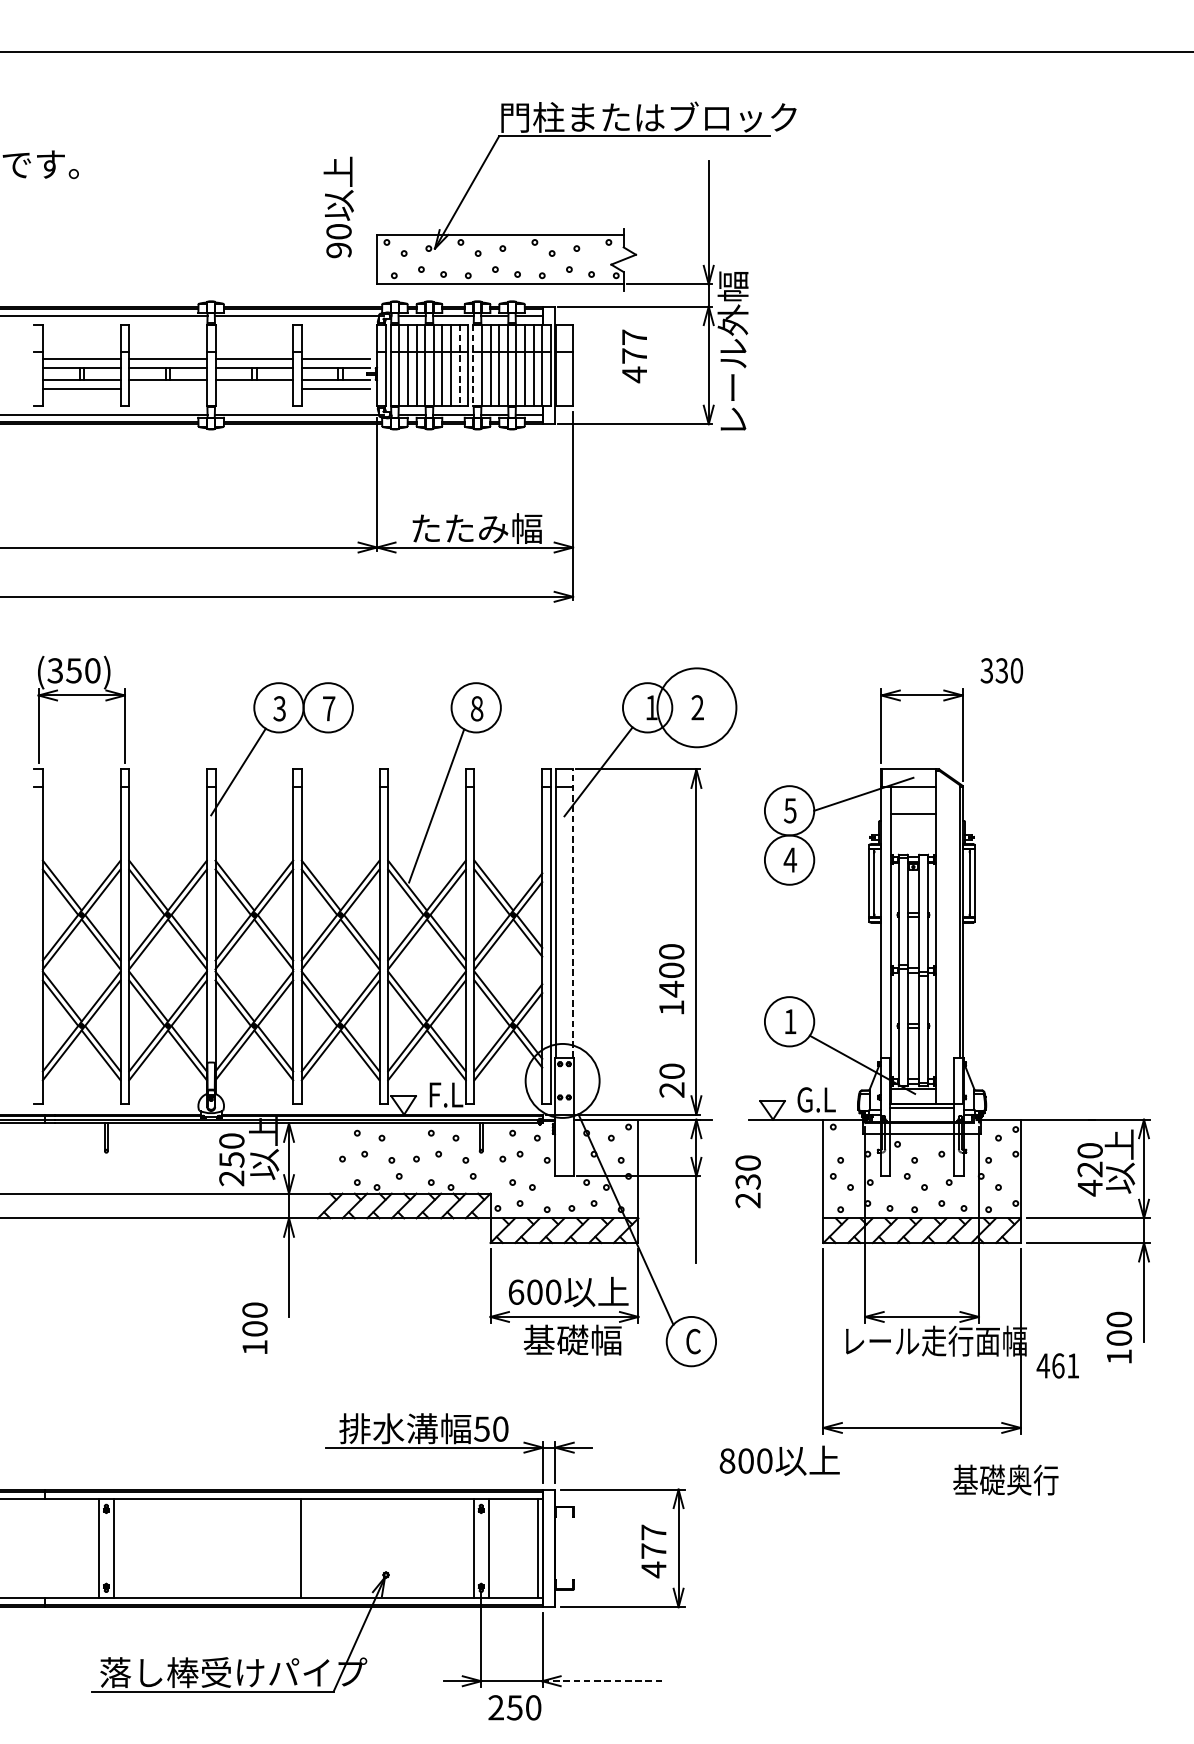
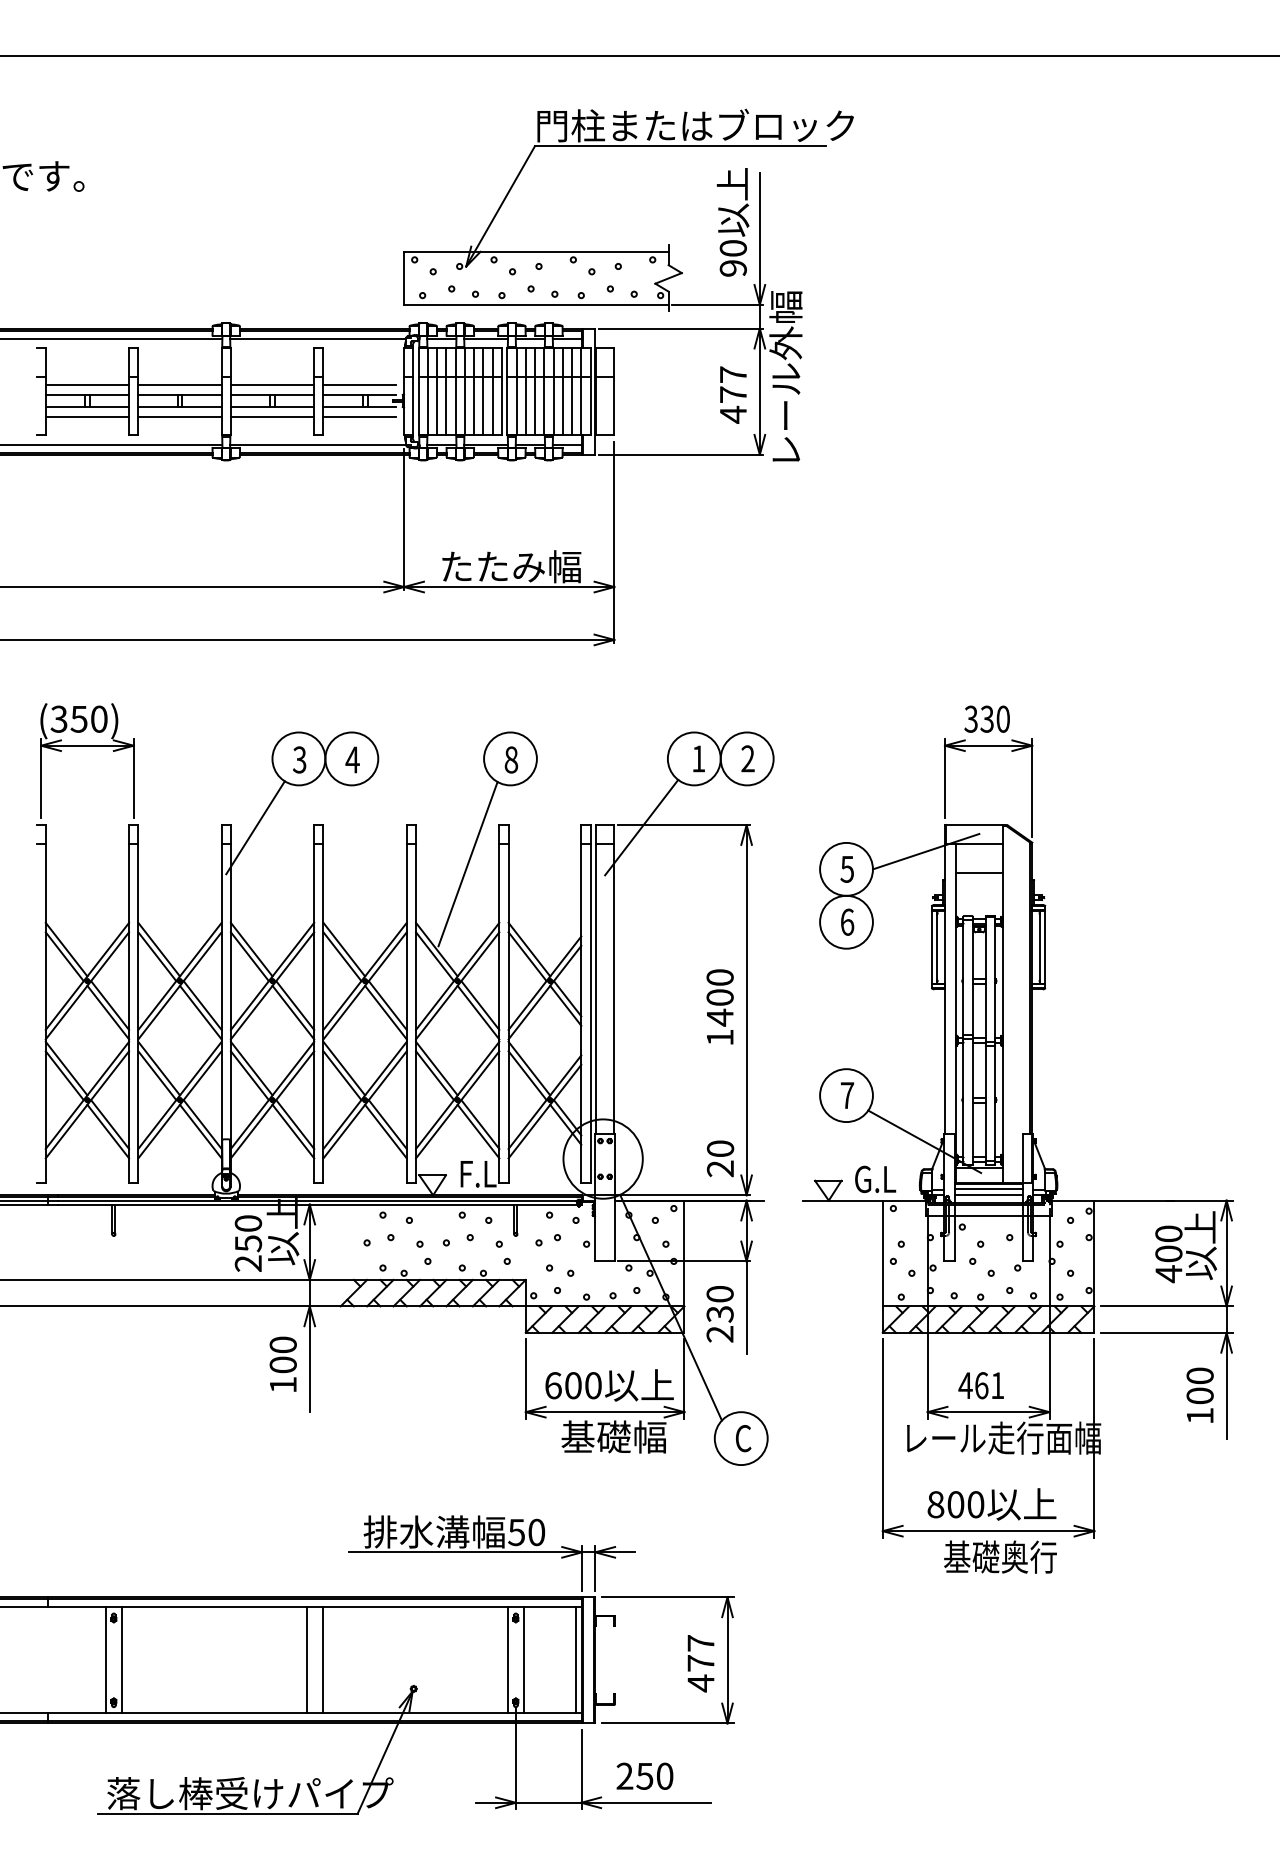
text: (338, 207) -> (732, 222), moved
text: (634, 355) -> (733, 394), moved
line: (459, 365) -> (492, 391), dashed -> solid
line: (473, 365) -> (507, 391), dashed -> solid
line: (167, 388) -> (179, 416), added
line: (254, 388) -> (272, 416), added
text: (1001, 670) -> (986, 718), moved
circle: (696, 707) -> (746, 758), size x0.62
text: (328, 708) -> (352, 759), 7 -> 4
text: (790, 859) -> (847, 921), 4 -> 6
line: (573, 913) -> (614, 979), dashed -> solid
text: (671, 978) -> (719, 1006), moved
text: (790, 1021) -> (847, 1095), 1 -> 7
line: (921, 1114) -> (988, 1195), added
text: (1089, 1169) -> (1168, 1253), 420 -> 400
text: (747, 1182) -> (719, 1314), moved
text: (254, 1327) -> (282, 1363), moved
text: (1118, 1336) -> (1199, 1394), moved
text: (1057, 1365) -> (980, 1385), moved
text: (779, 1460) -> (991, 1504), moved
text: (1005, 1479) -> (1000, 1556), moved
line: (286, 1548) -> (306, 1660), added
line: (603, 1680) -> (646, 1802), dashed -> solid
text: (514, 1707) -> (644, 1775), moved

